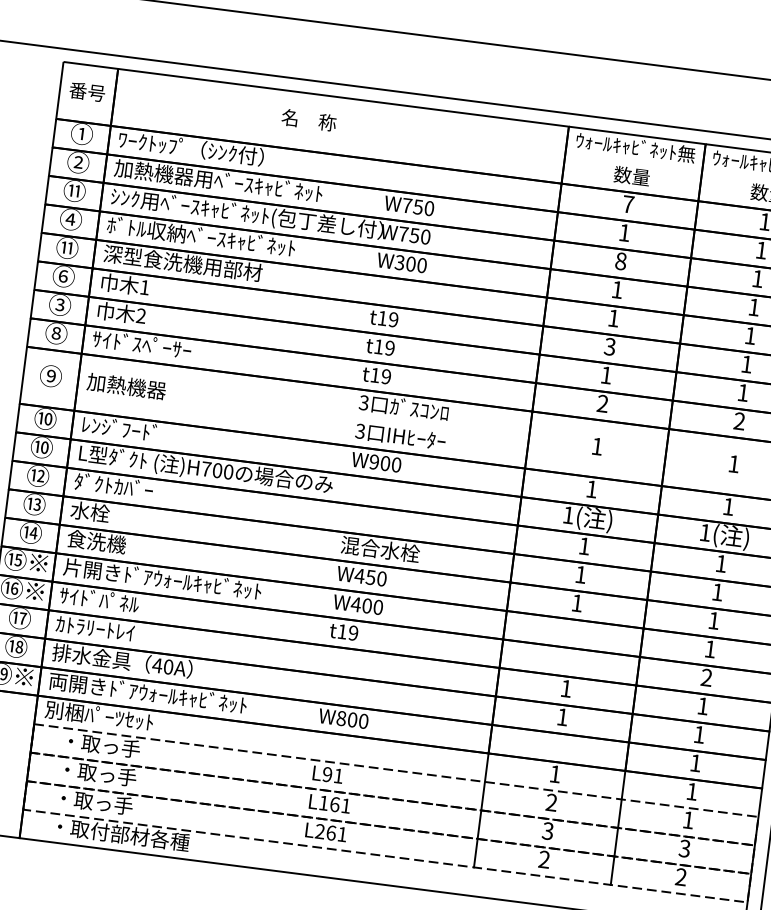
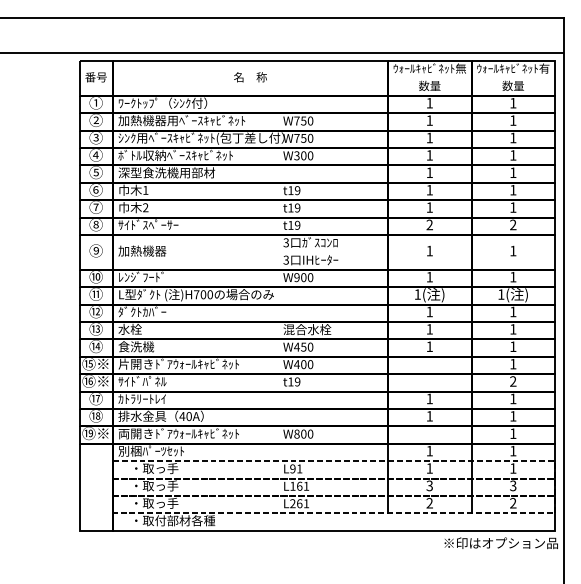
text: (309, 120) -> (250, 77), moved
text: (73, 190) -> (95, 137), ⑪ -> ③
text: (627, 204) -> (429, 103), 7 -> 1
text: (66, 247) -> (95, 172), ⑪ -> ⑤
text: (620, 260) -> (429, 137), 8 -> 1
text: (59, 305) -> (95, 207), ③ -> ⑦
text: (609, 345) -> (429, 189), 3 -> 1
text: (42, 446) -> (96, 293), ⑩ -> ⑪
text: (551, 802) -> (429, 468), 2 -> 1

